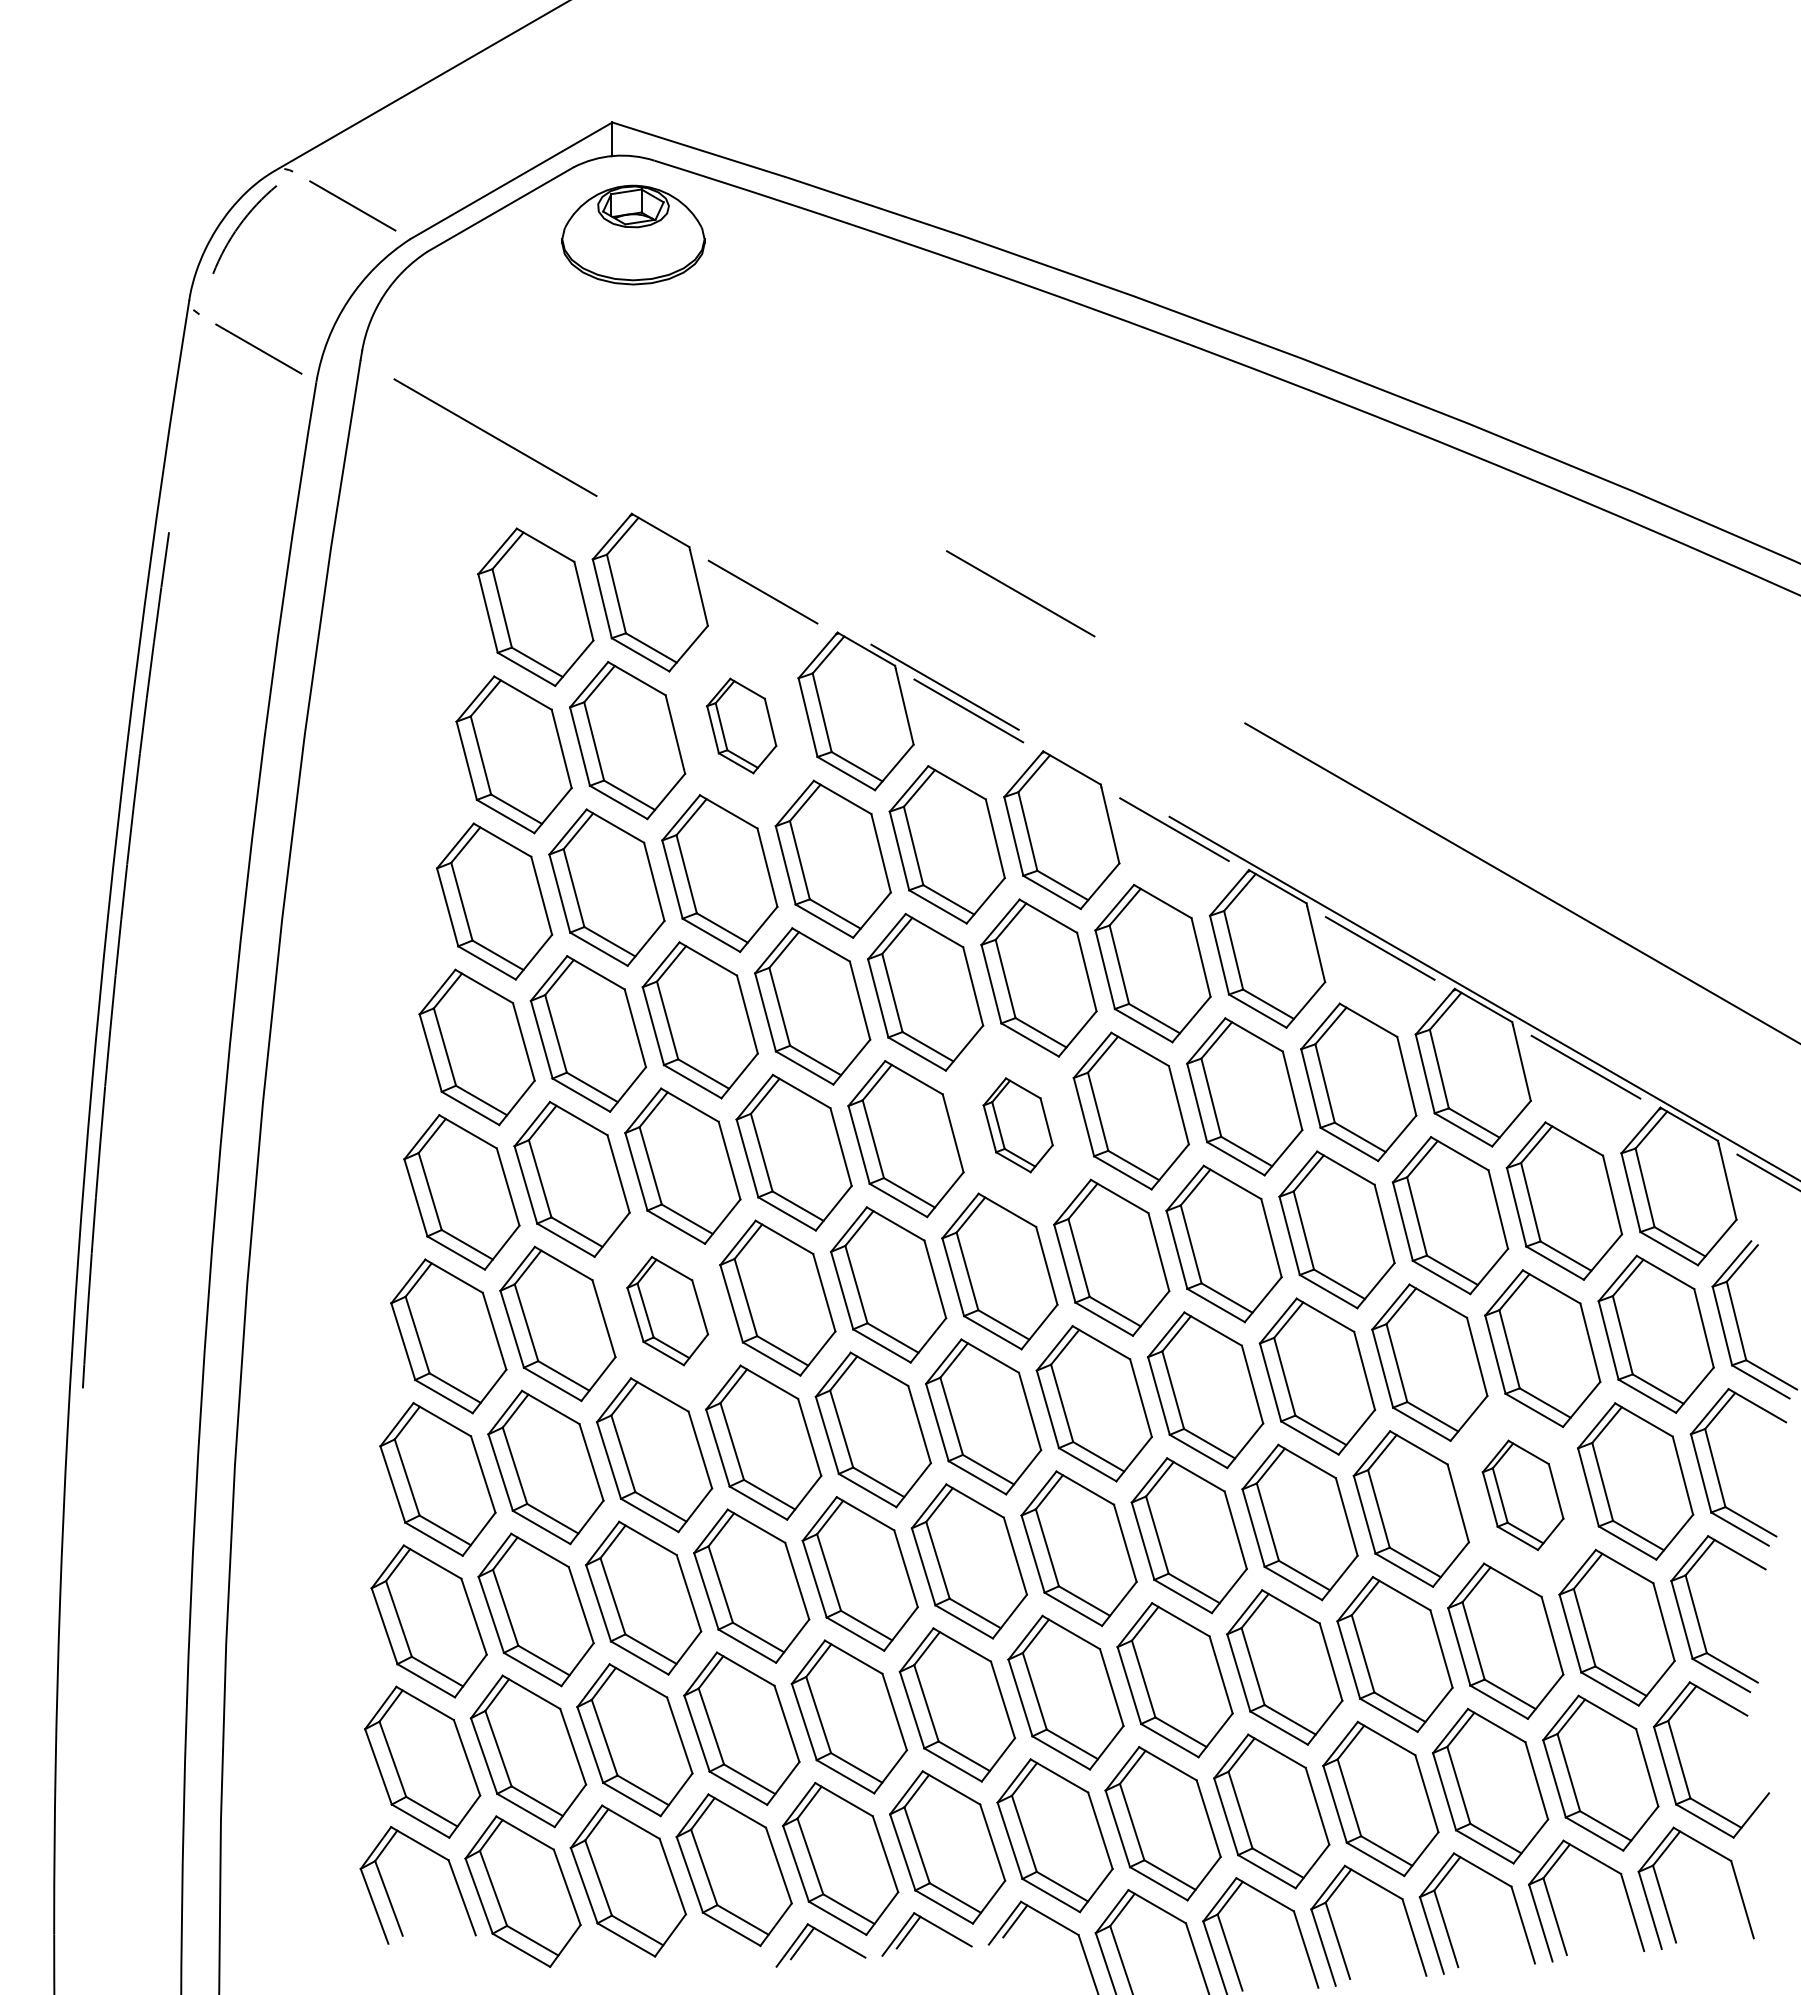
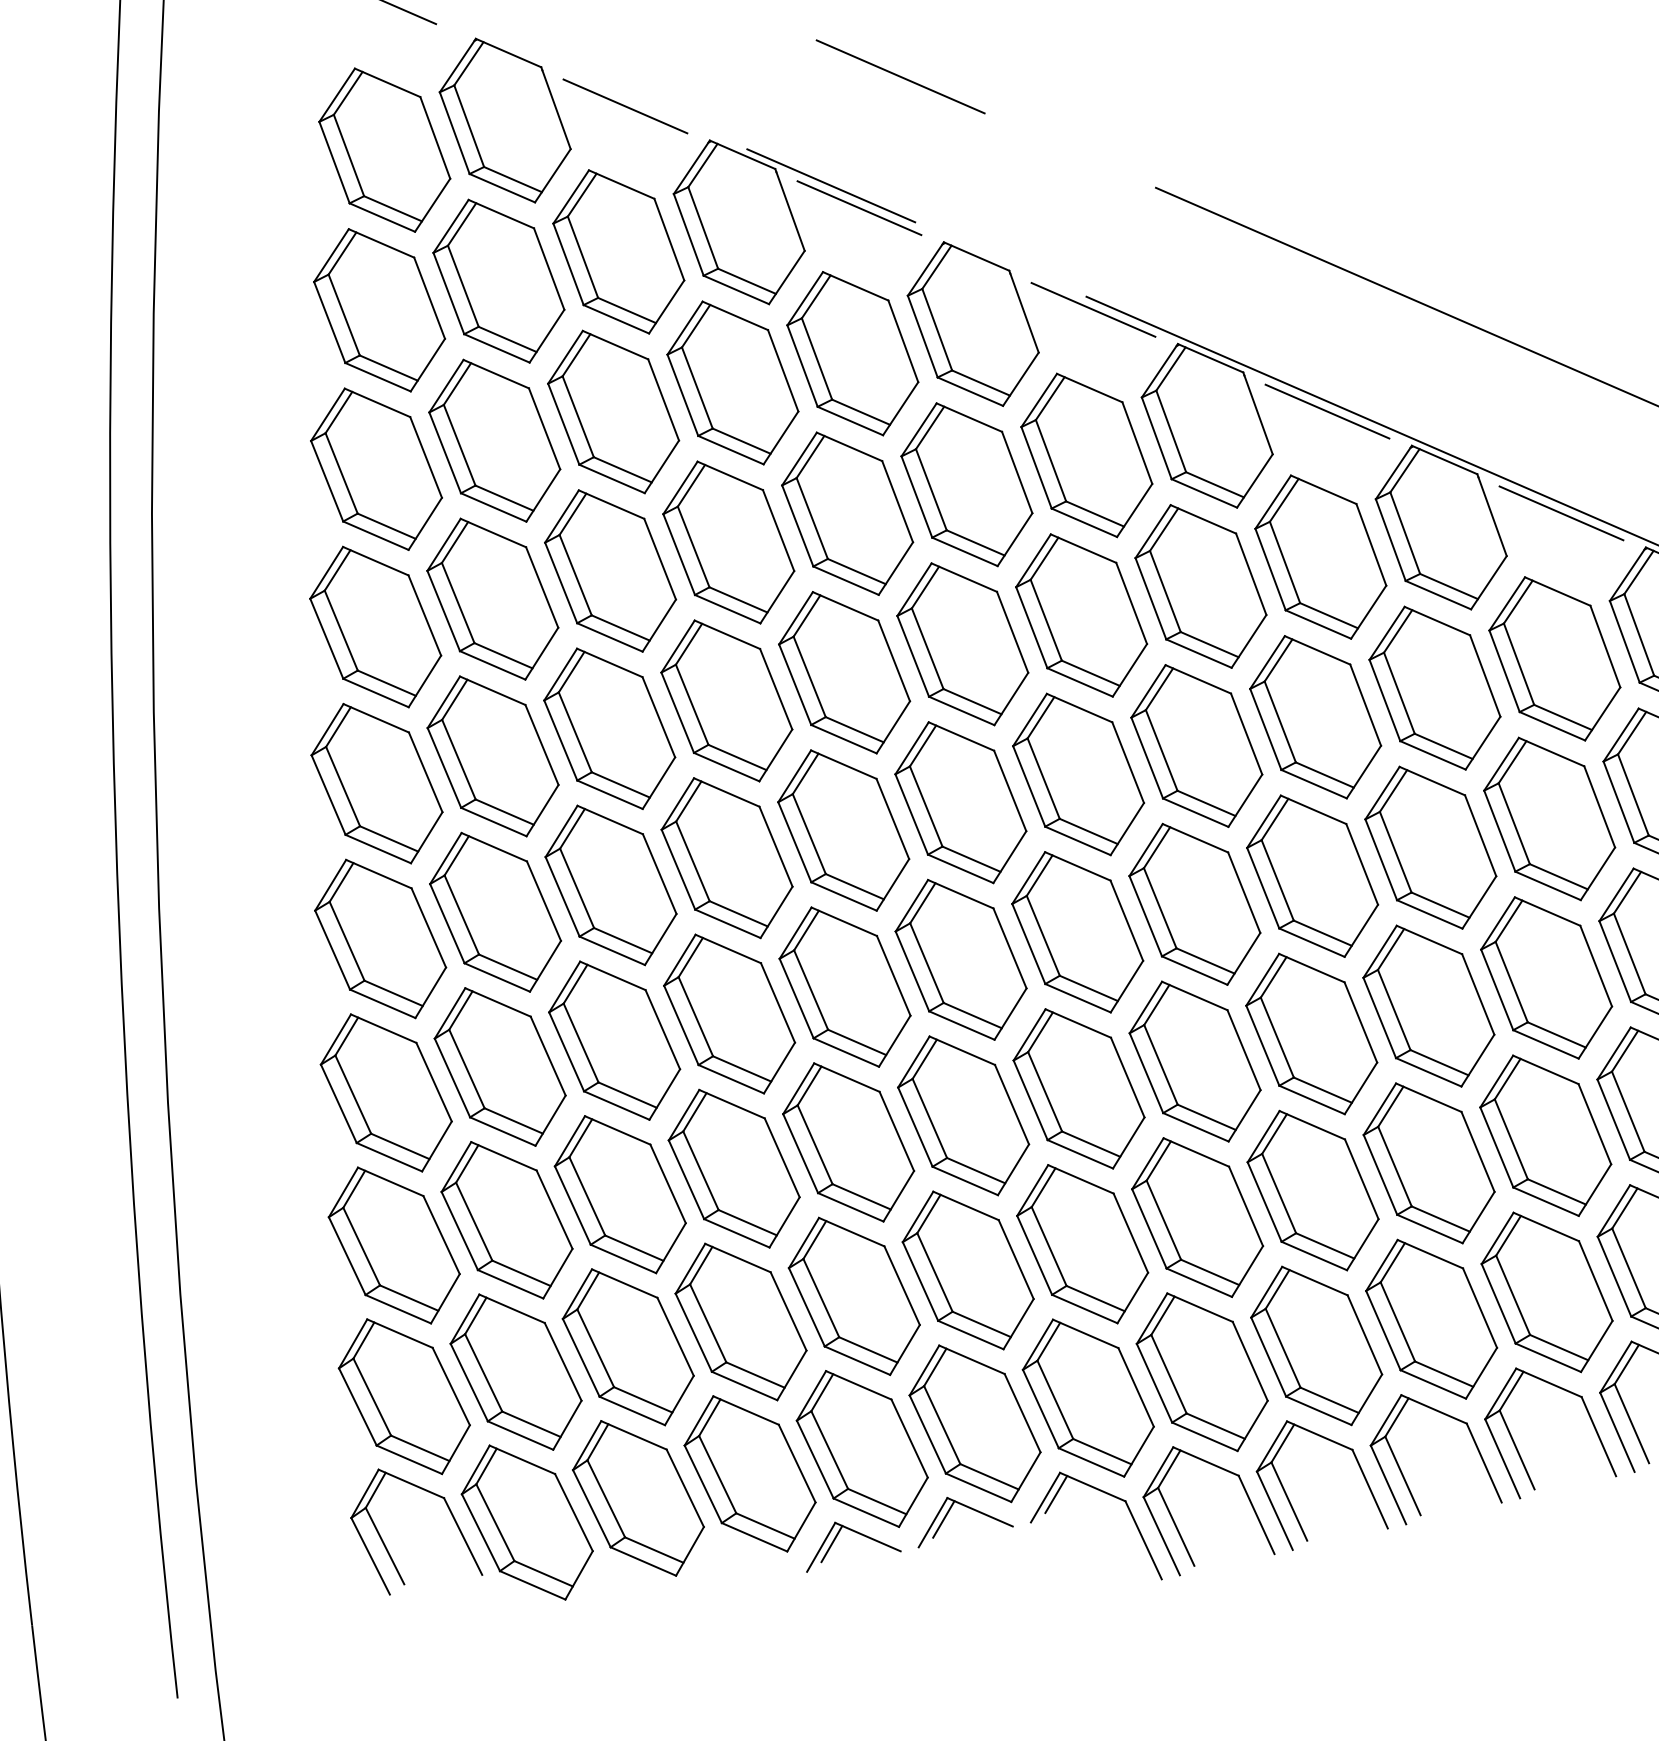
part: (741, 725) -> (618, 251), size x1.67
part: (1017, 1125) -> (961, 644), size x1.67
part: (667, 1310) -> (610, 884), size x1.43
part: (1522, 1495) -> (1545, 978), size x1.43

